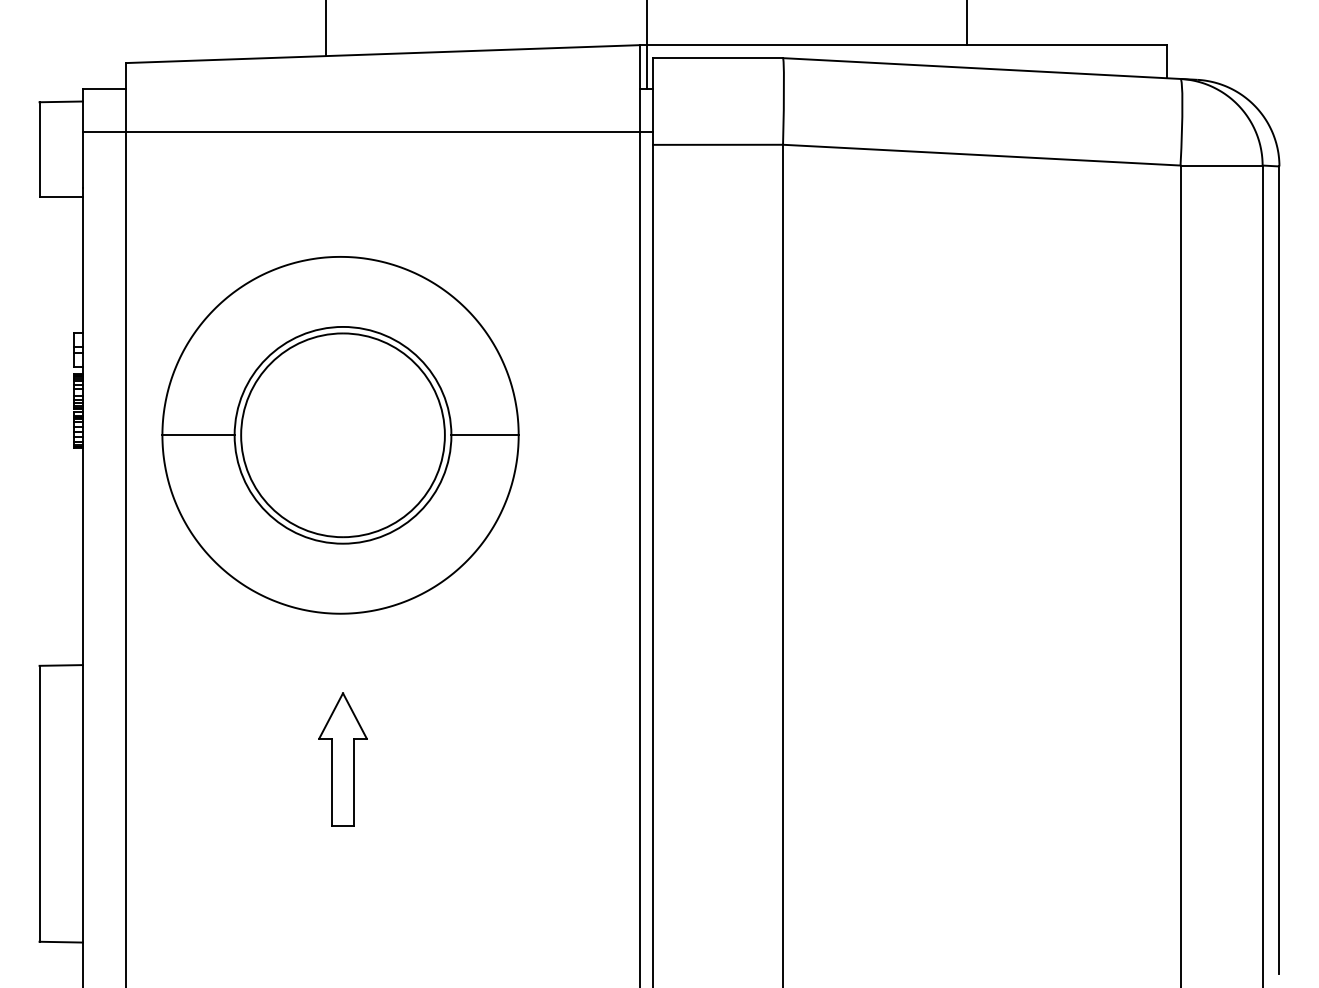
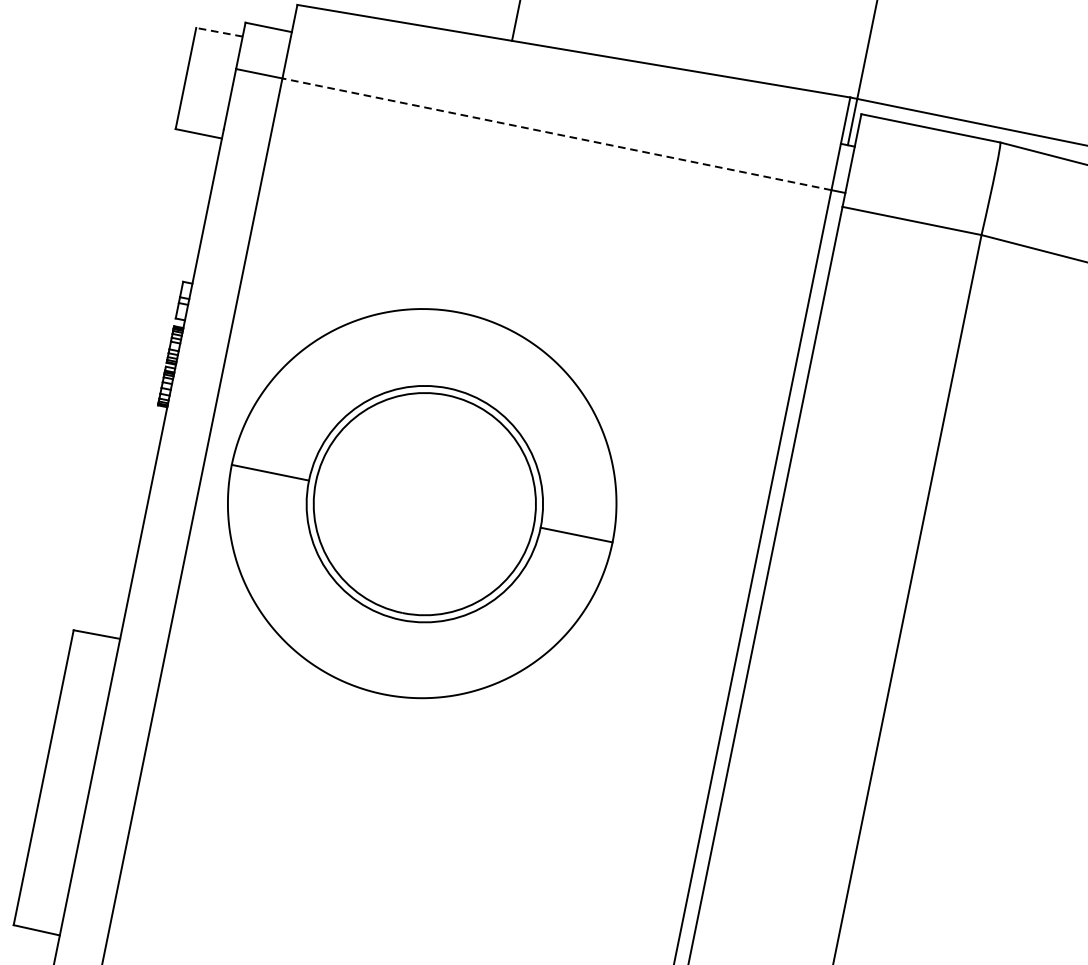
line: (61, 101) -> (219, 31), solid -> dashed
line: (383, 131) -> (557, 134), solid -> dashed
part: (340, 435) -> (422, 503), moved
part: (342, 759) -> (377, 796), removed

